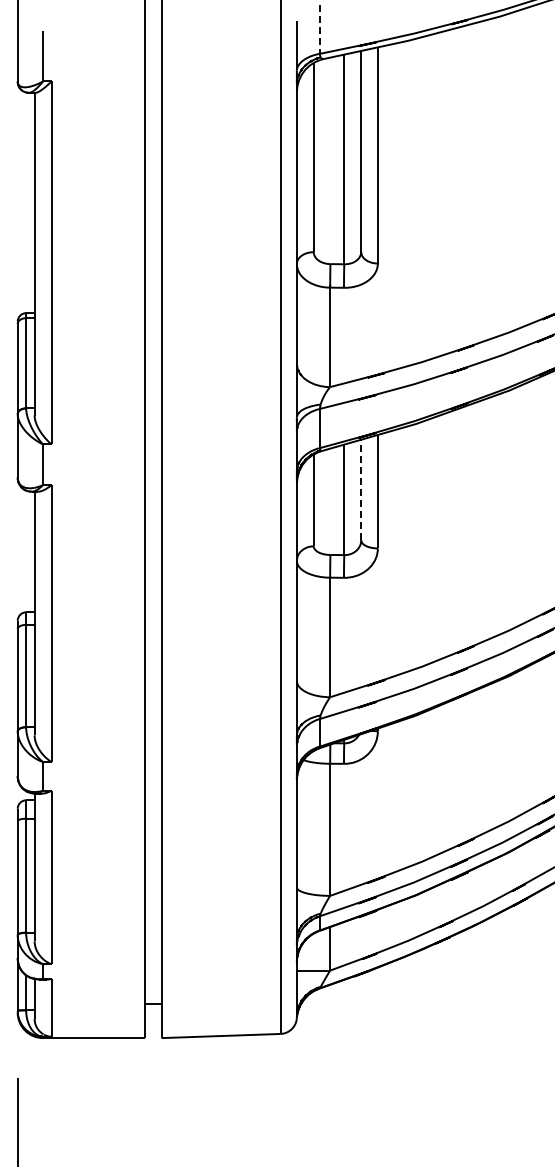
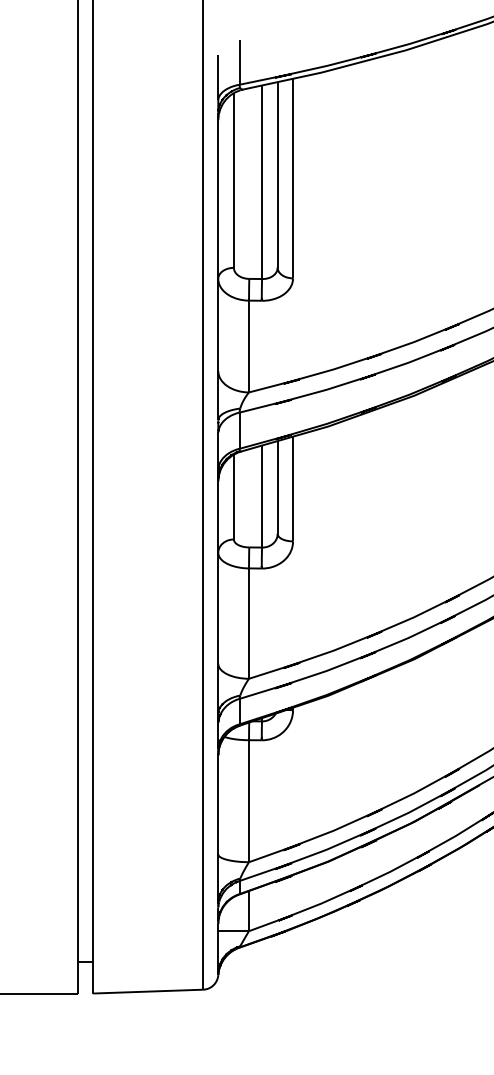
line: (319, 30) -> (239, 63), dashed -> solid
line: (361, 489) -> (277, 486), dashed -> solid

